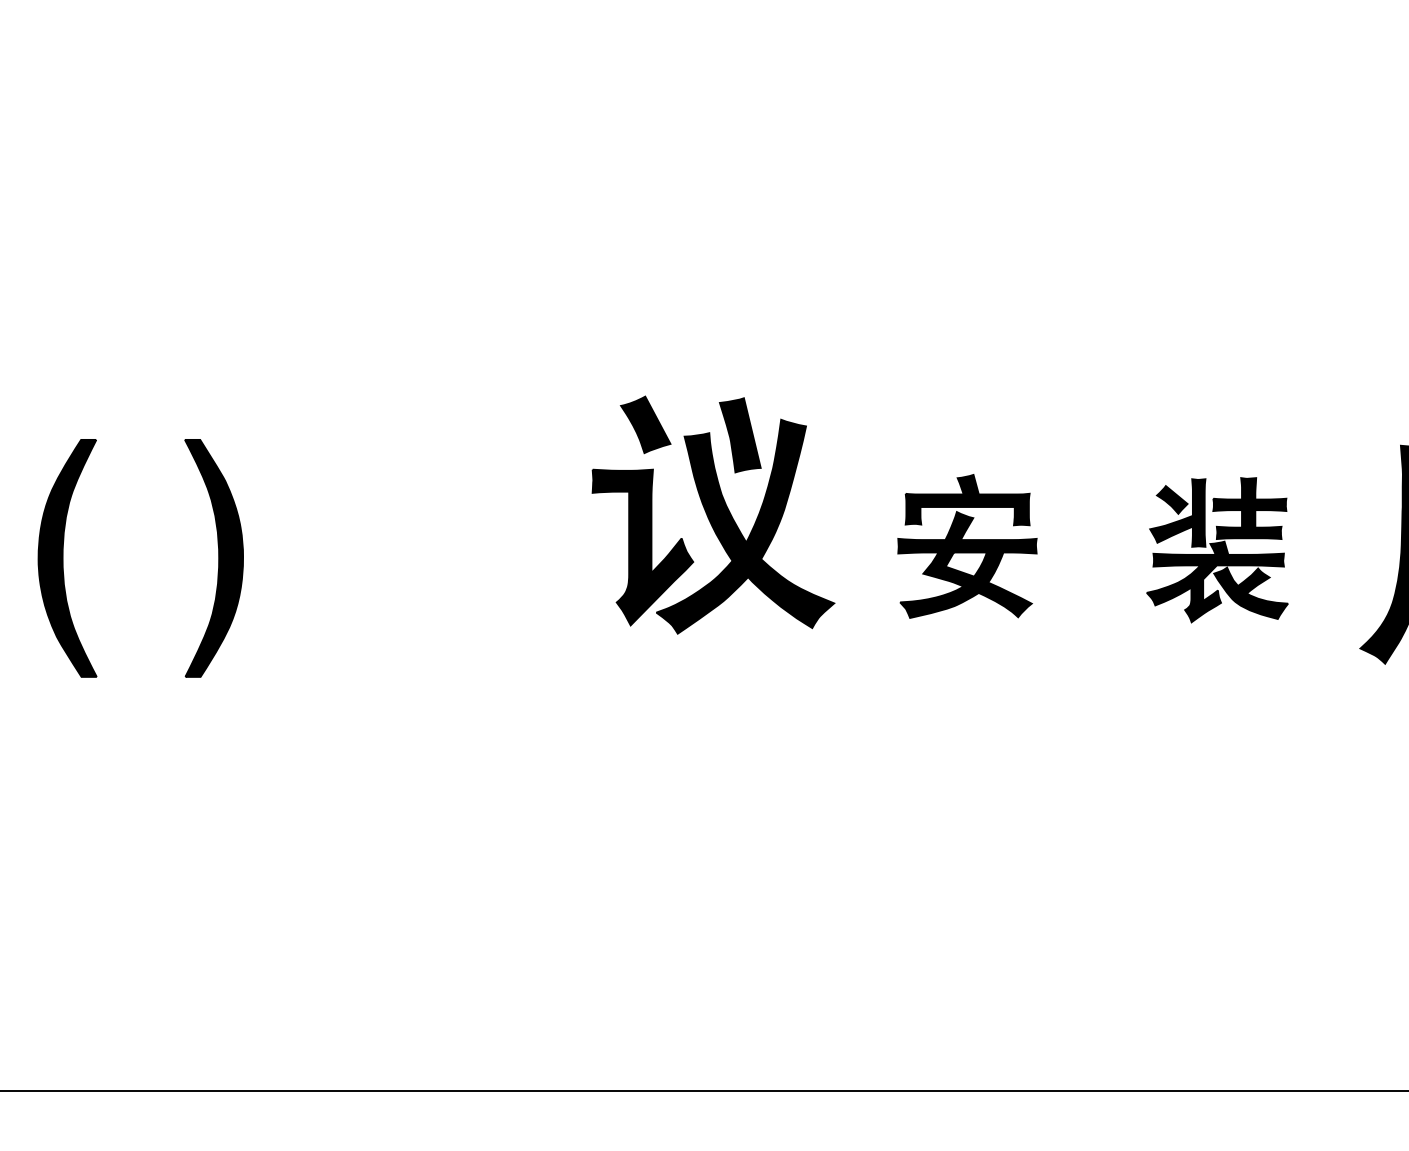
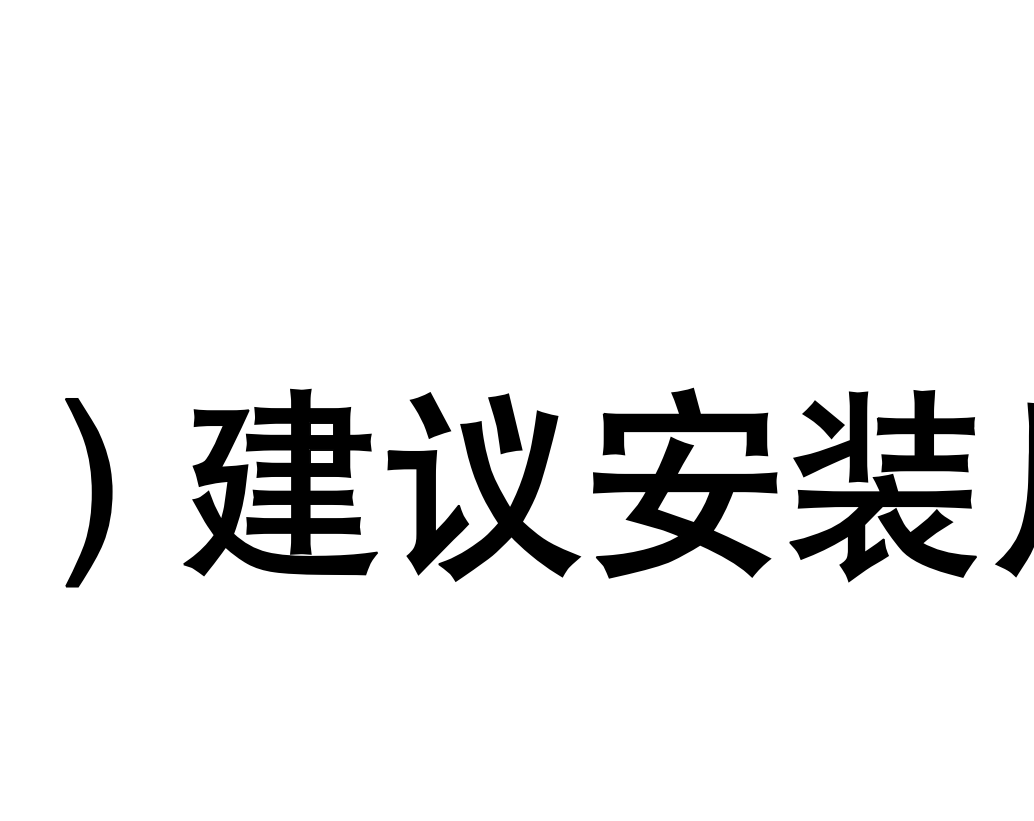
part: (713, 514) -> (484, 486), moved
part: (456, 538) -> (280, 476), added
part: (967, 546) -> (685, 483), size x1.67
part: (1217, 550) -> (883, 486), size x1.67

